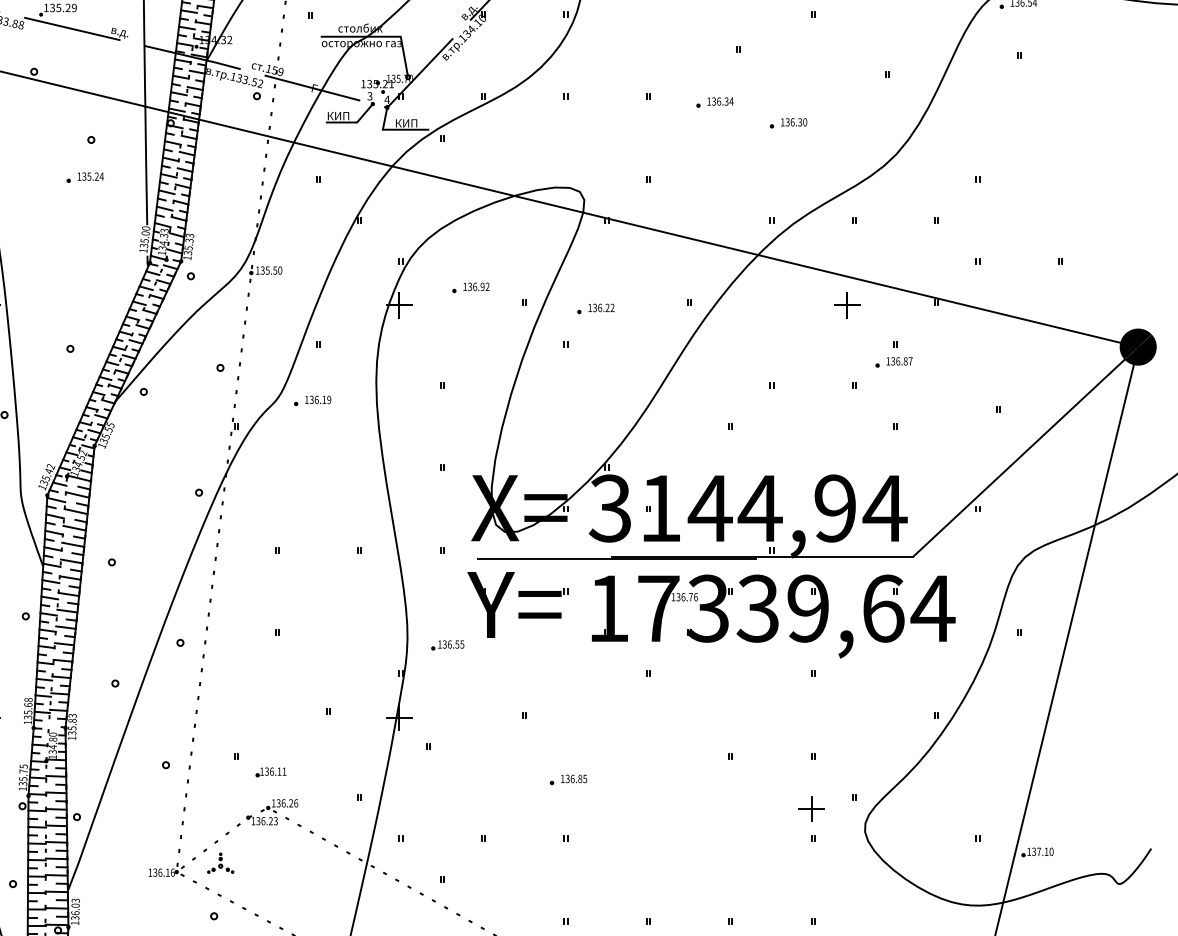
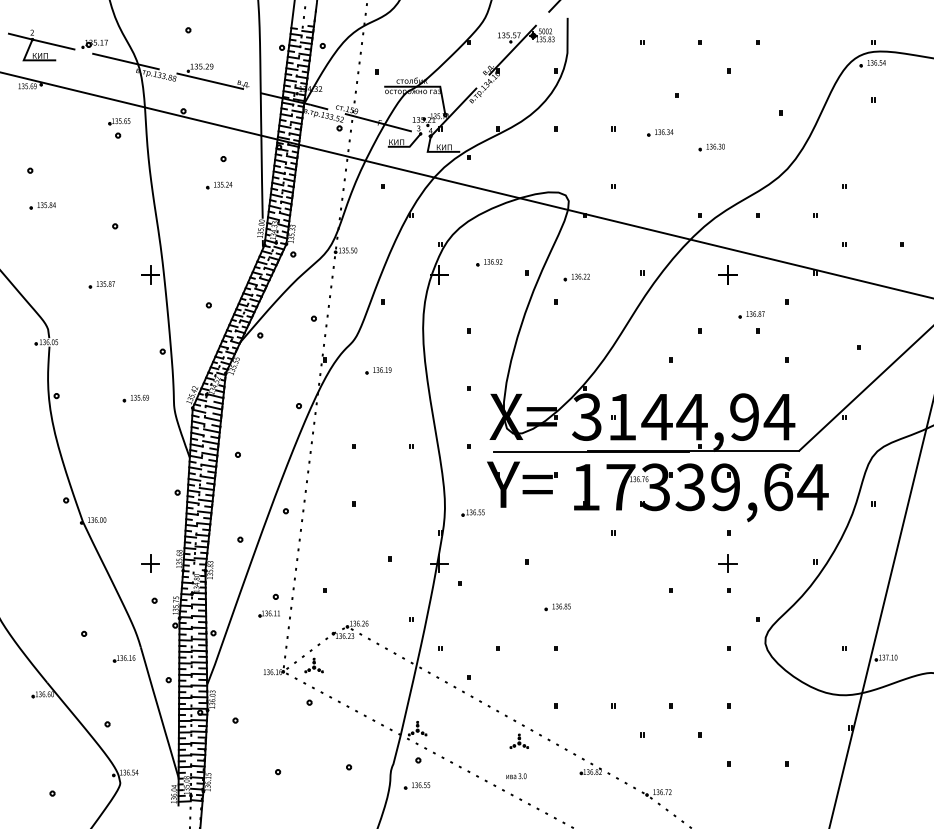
part: (846, 304) -> (727, 274), moved
part: (893, 361) -> (751, 314), moved
part: (312, 400) -> (378, 370), moved
part: (269, 771) -> (268, 613), moved
part: (810, 808) -> (727, 563), moved

